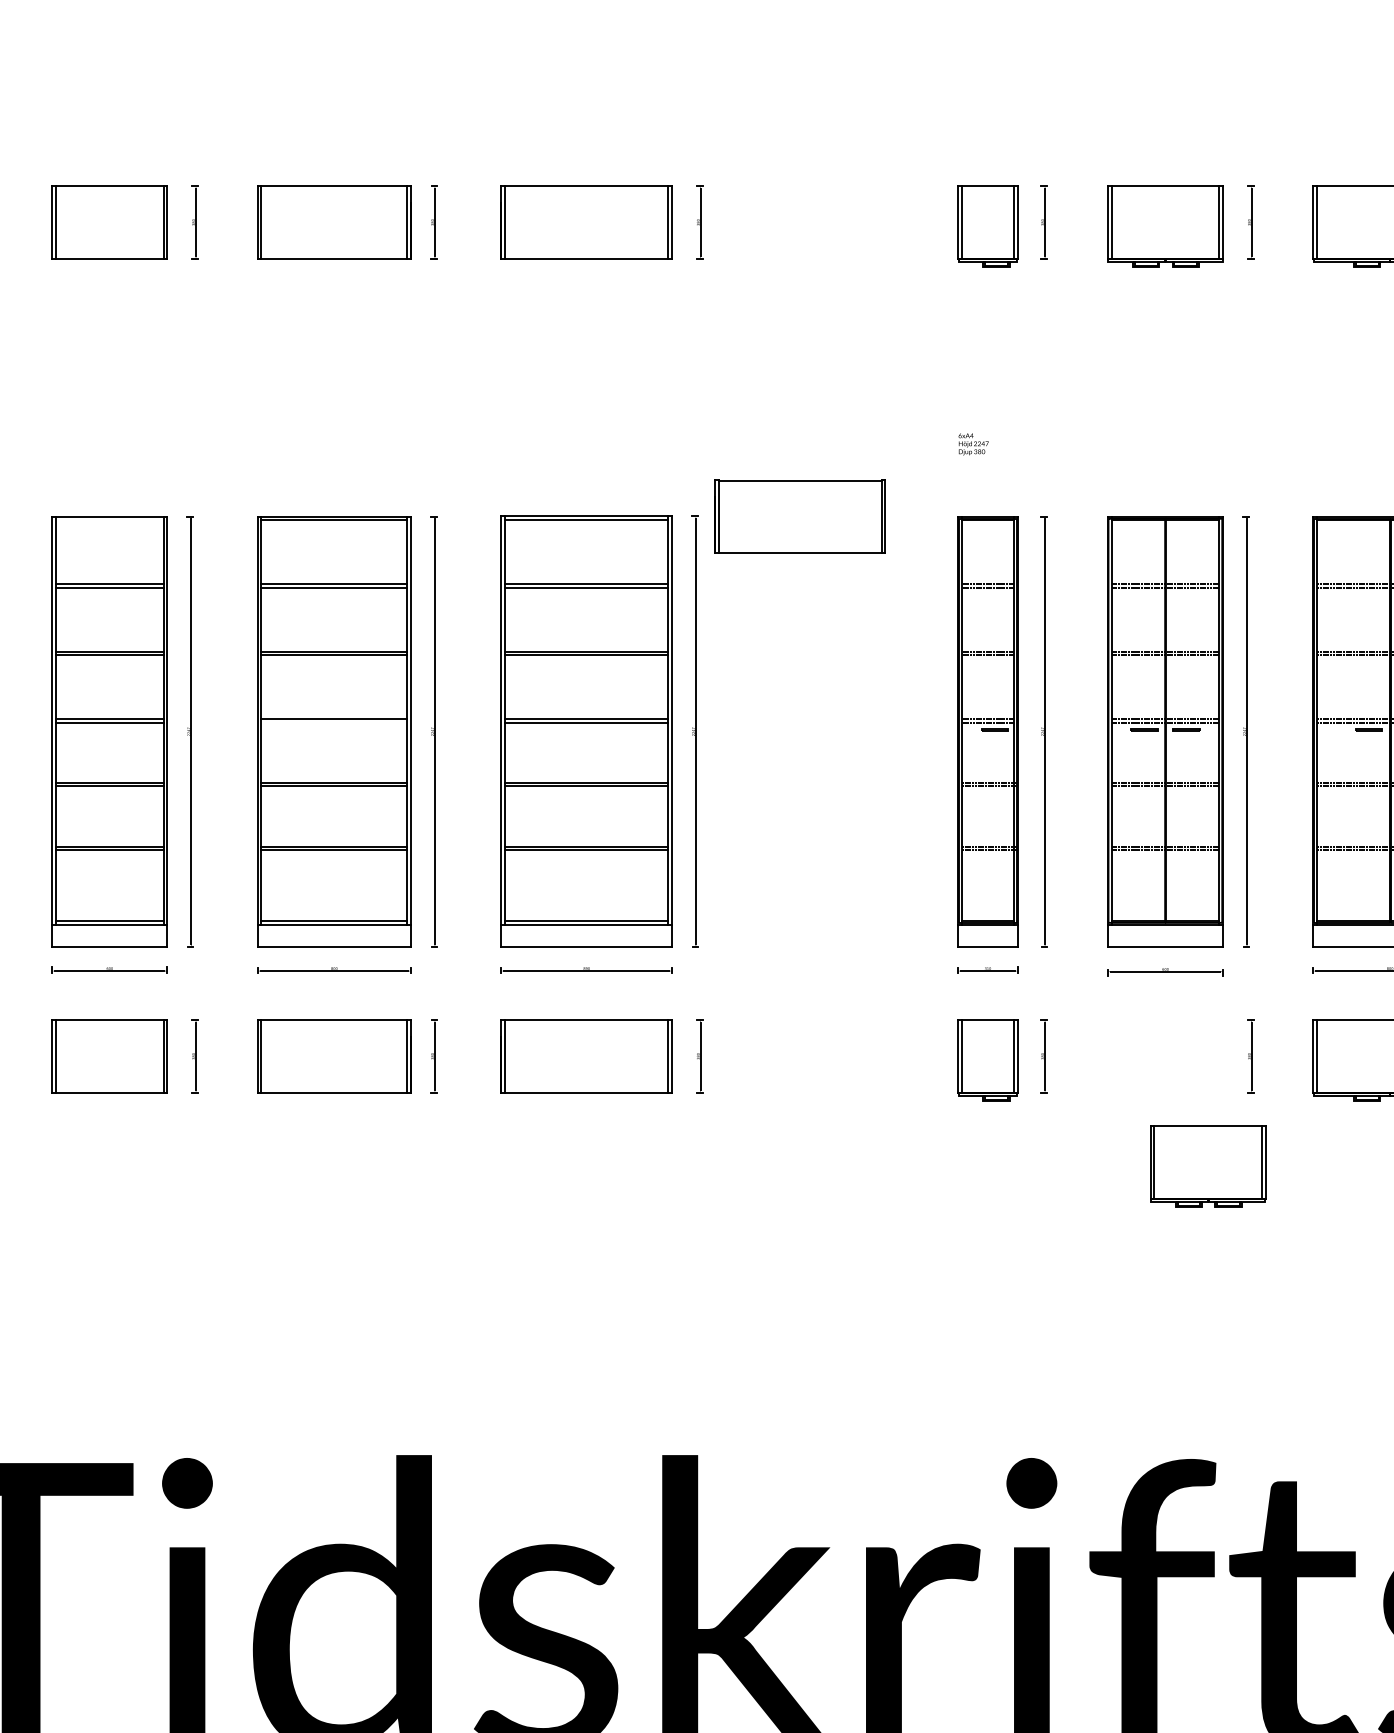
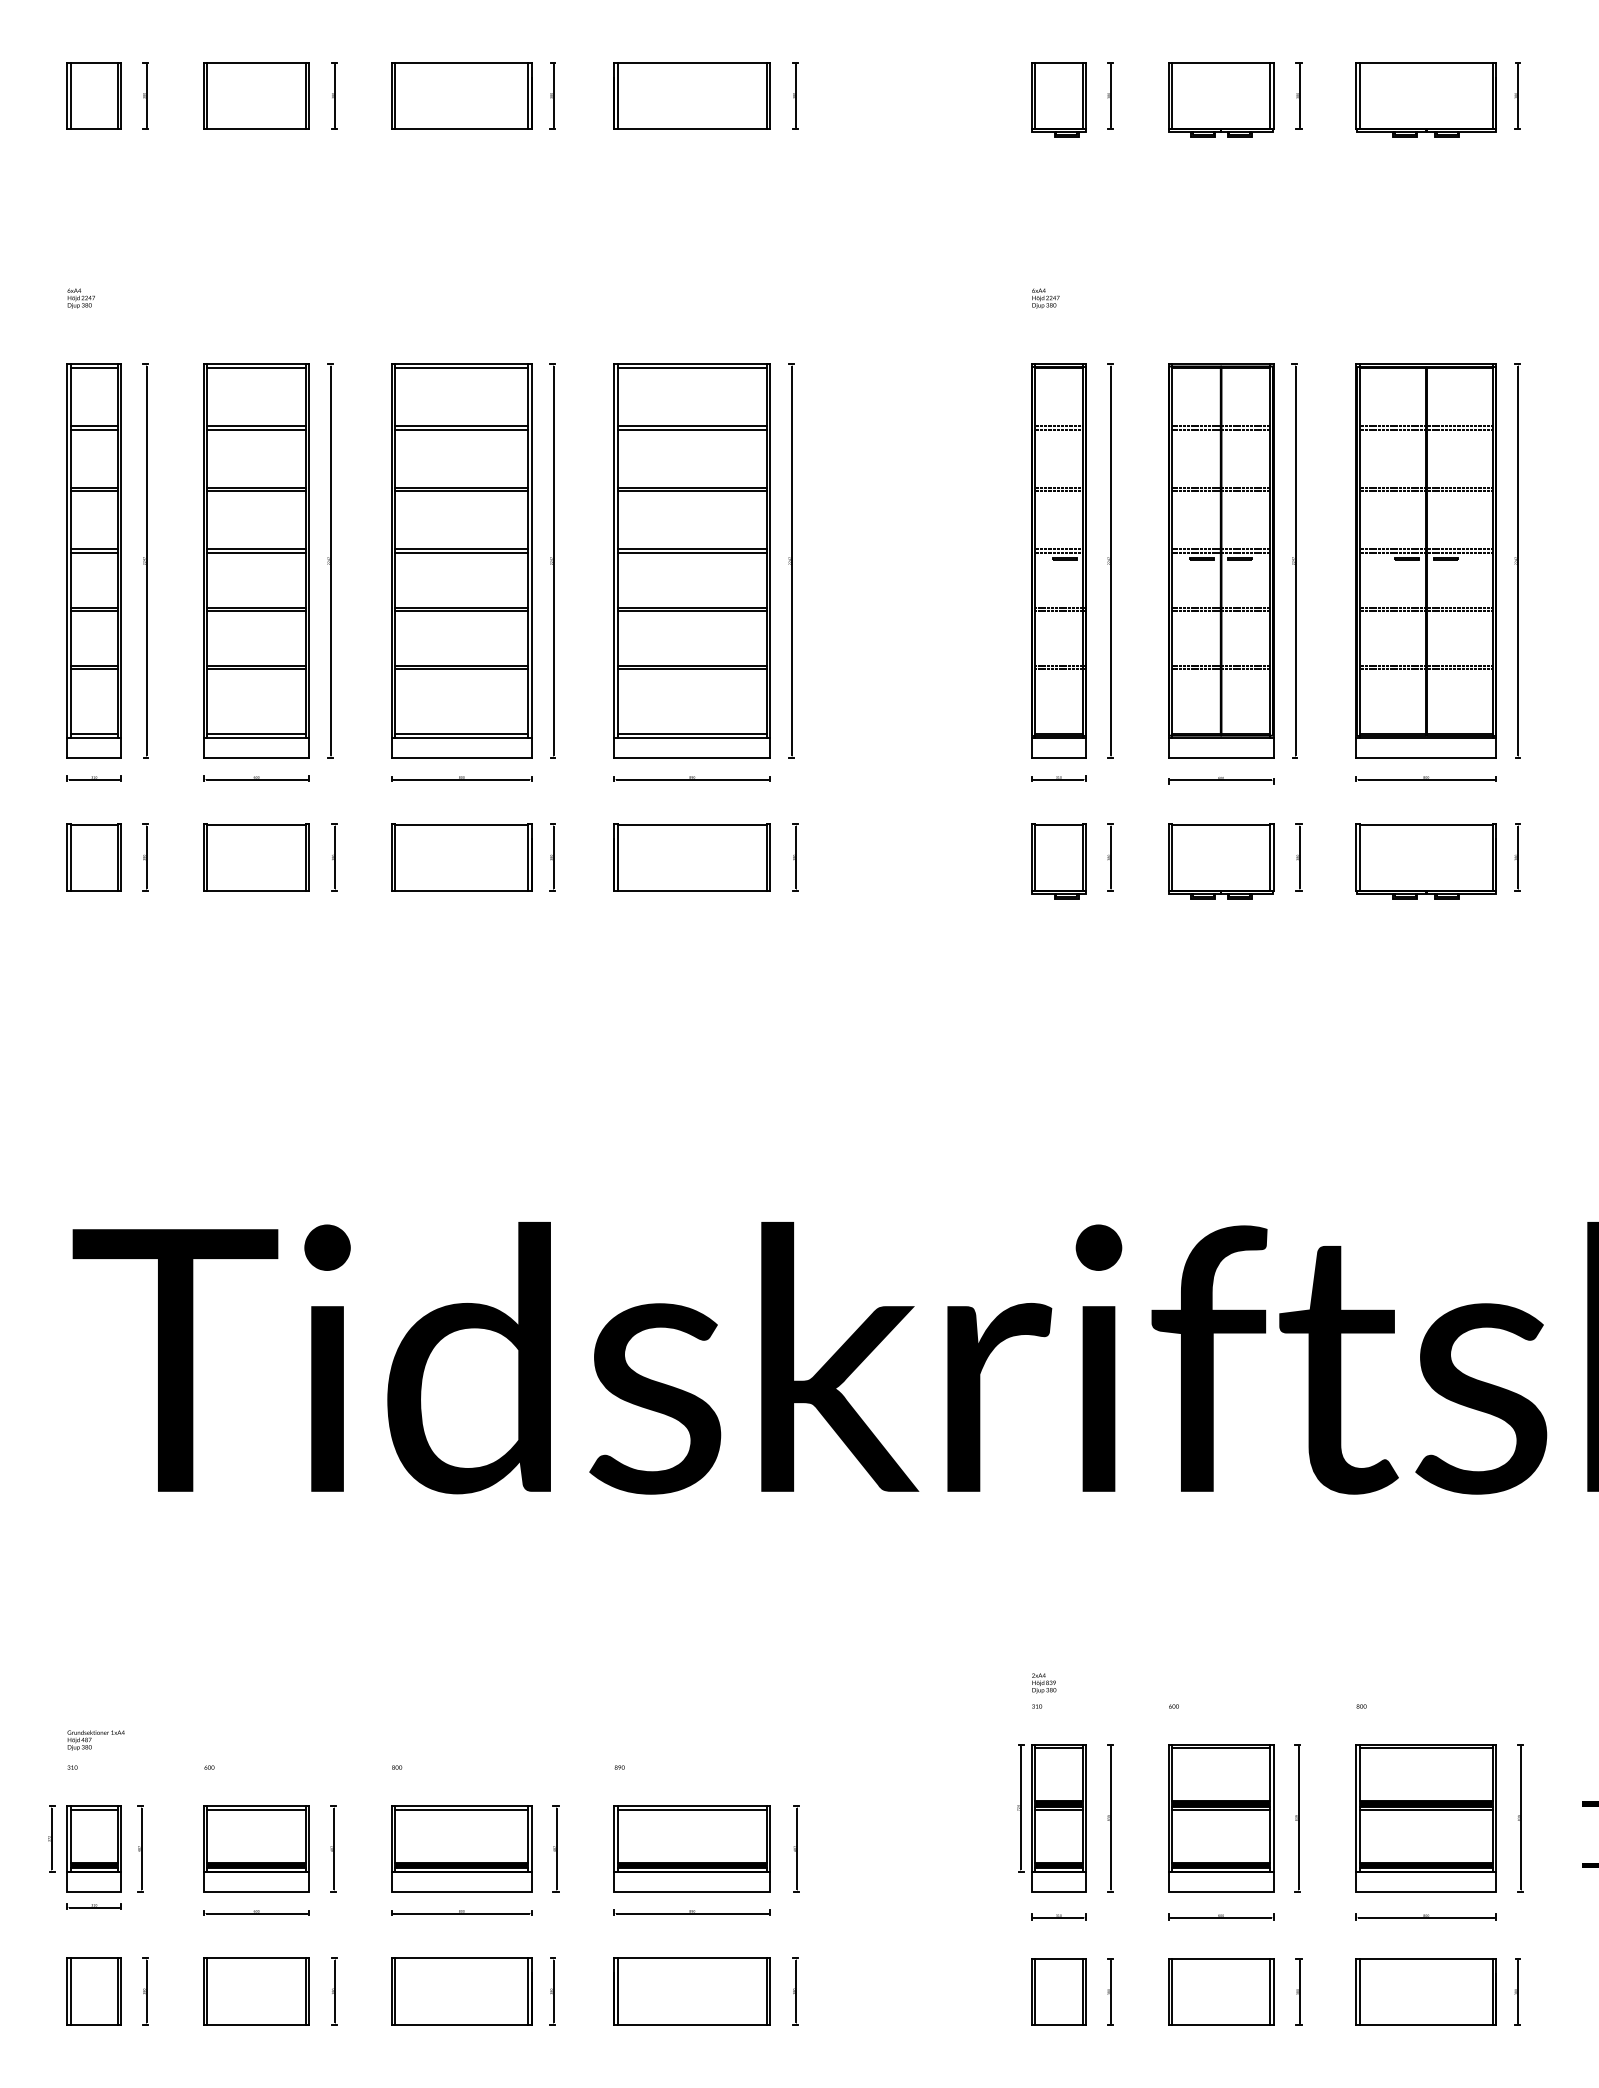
part: (799, 516) -> (886, 364), removed
line: (109, 519) -> (256, 367), added
line: (334, 722) -> (461, 552), added
part: (1208, 1166) -> (1221, 861), moved

